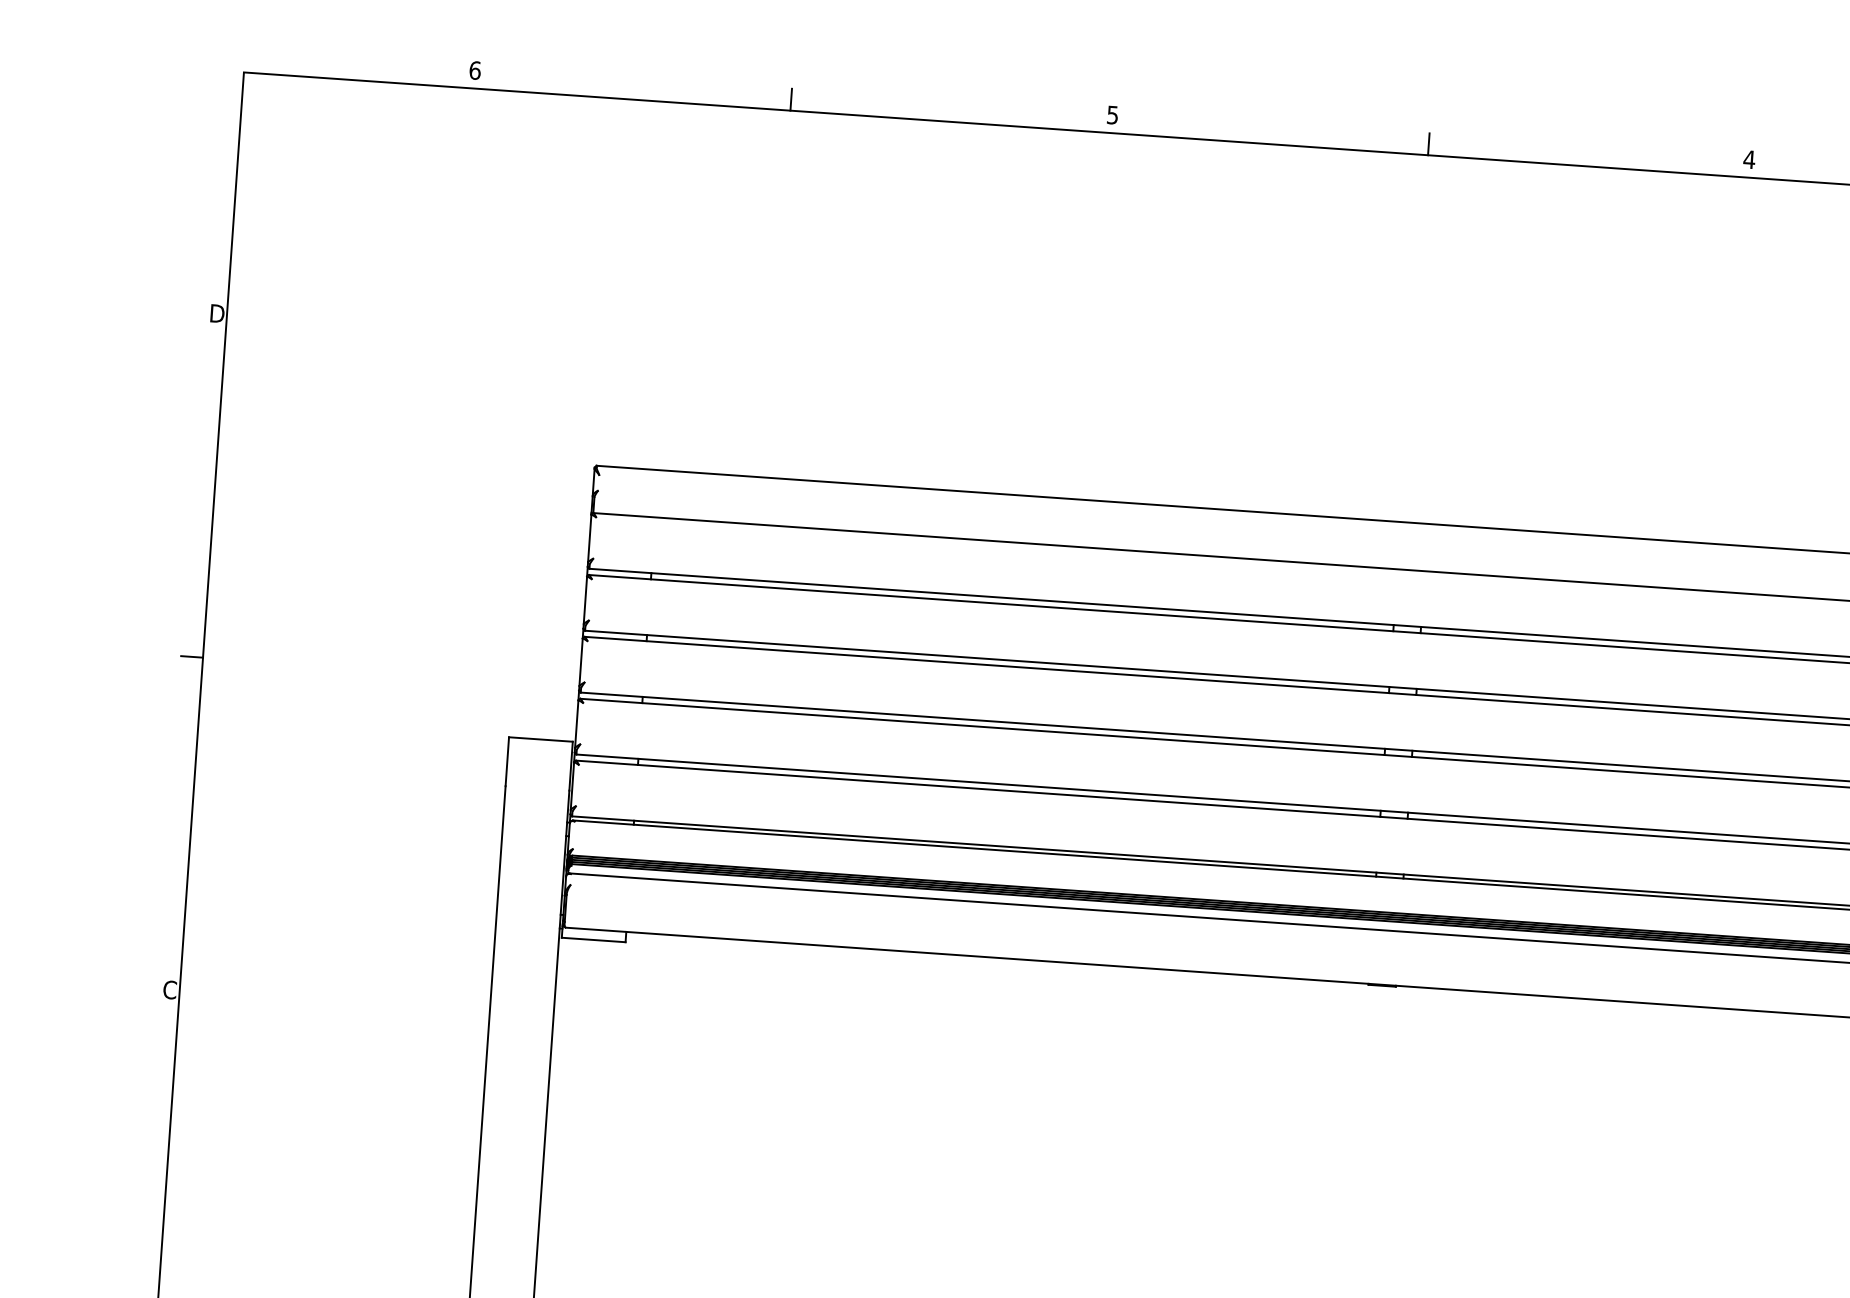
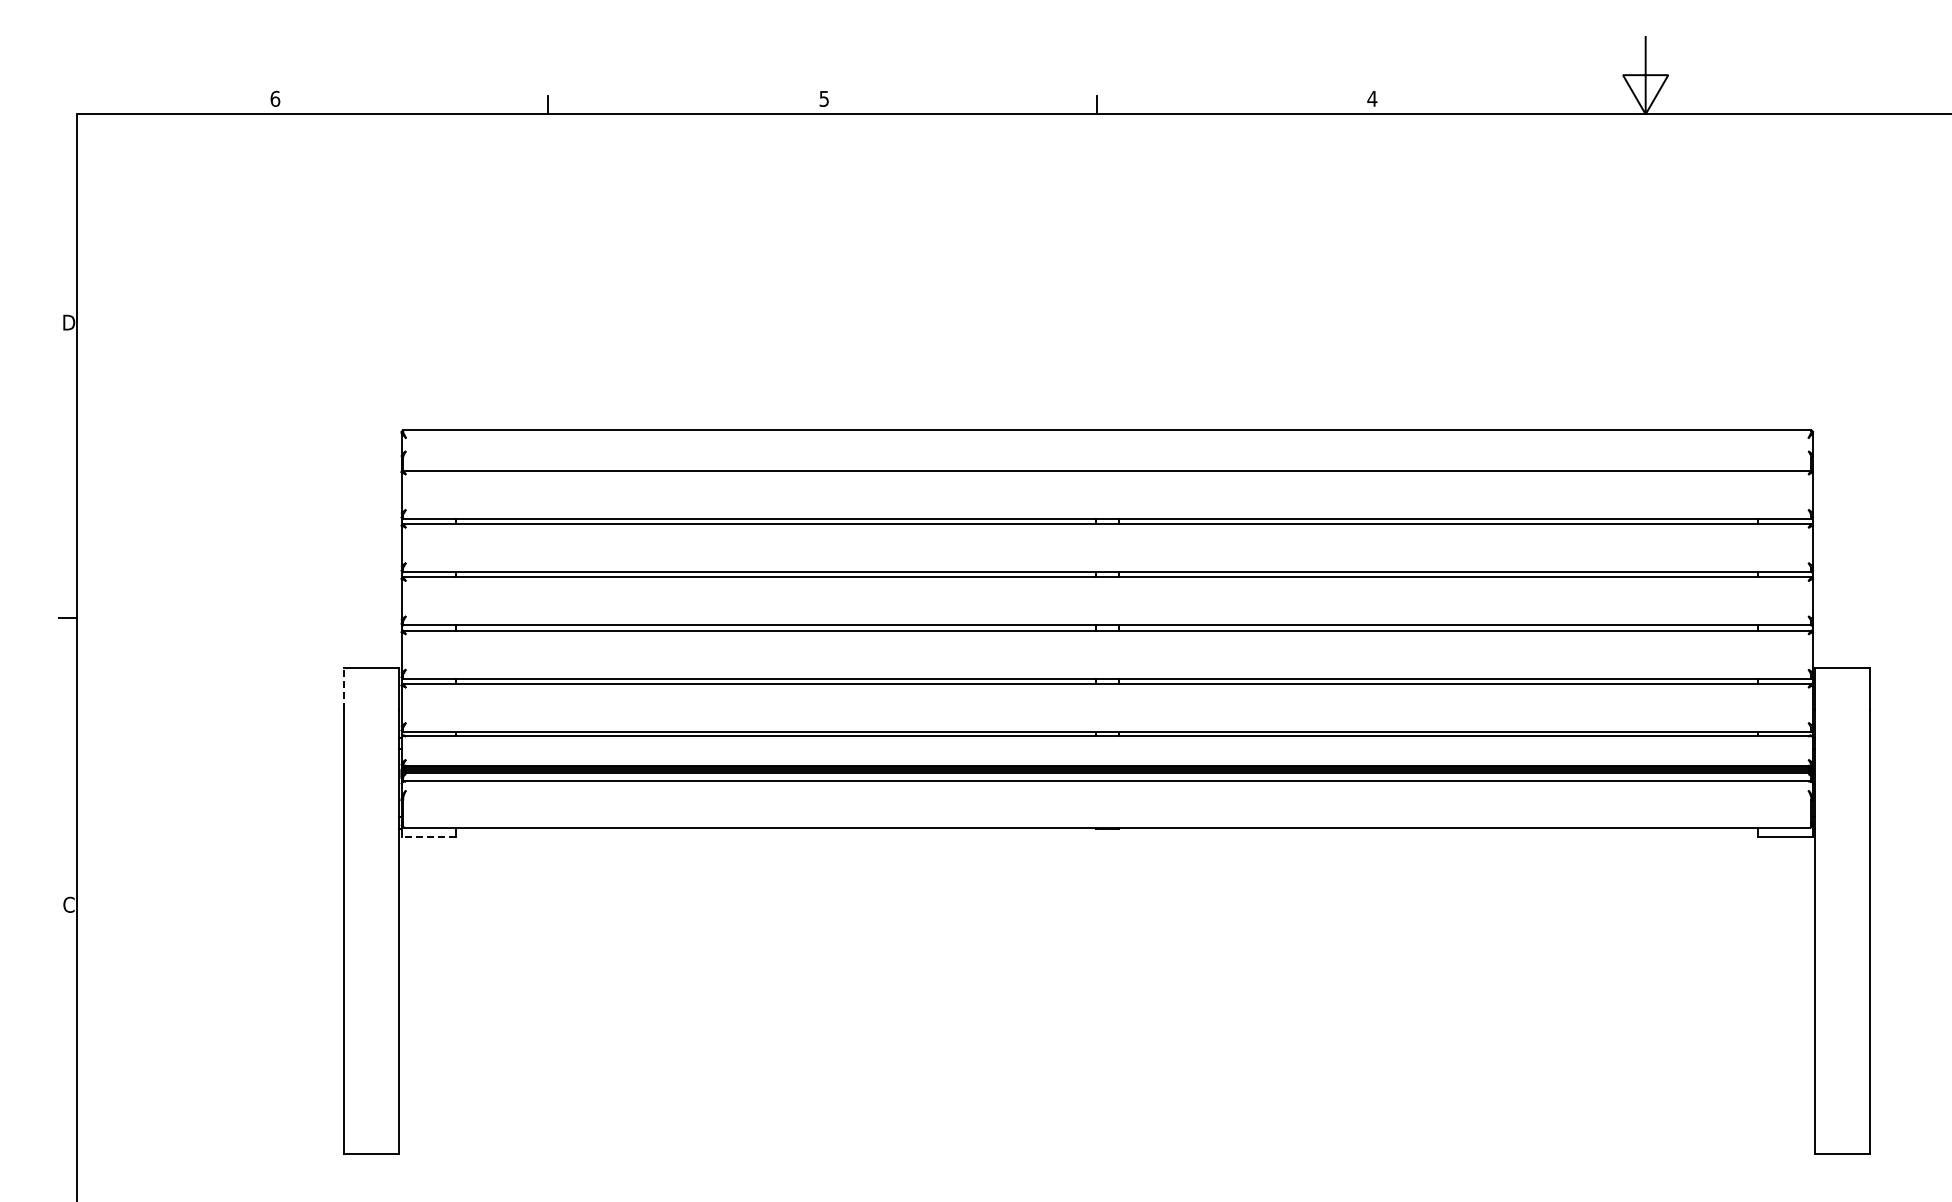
line: (507, 761) -> (344, 688), solid -> dashed
line: (593, 939) -> (428, 836), solid -> dashed

